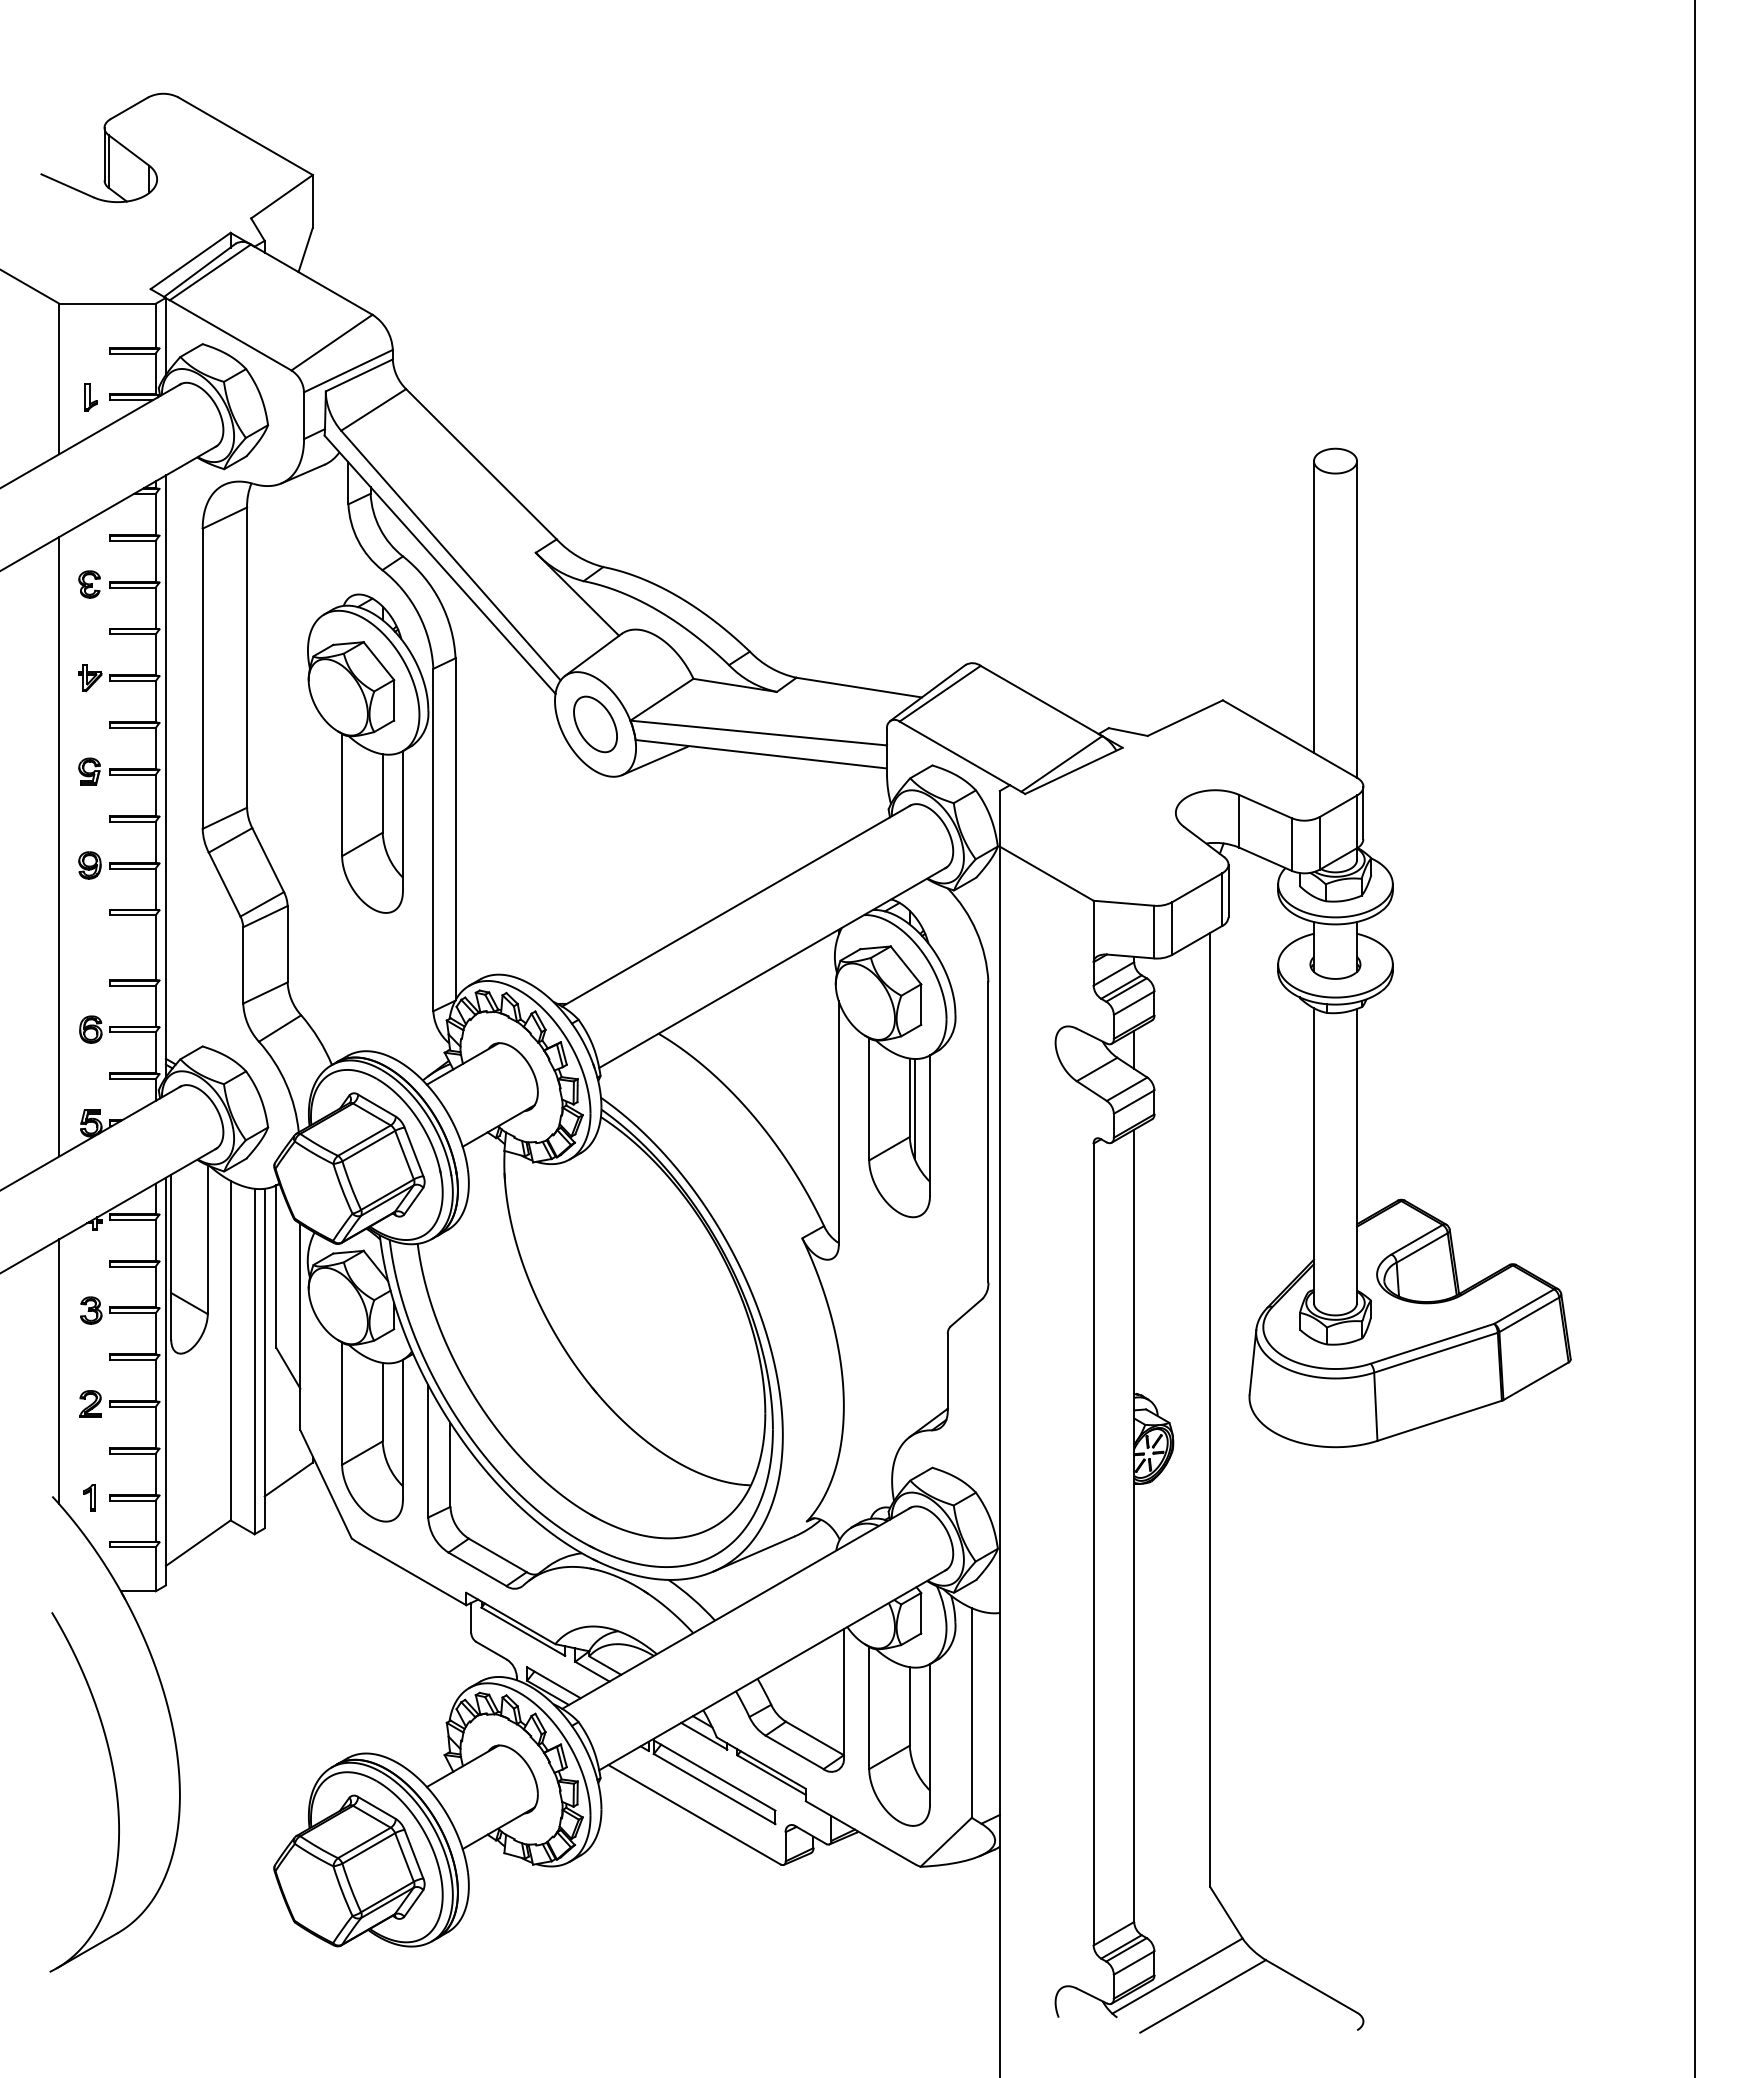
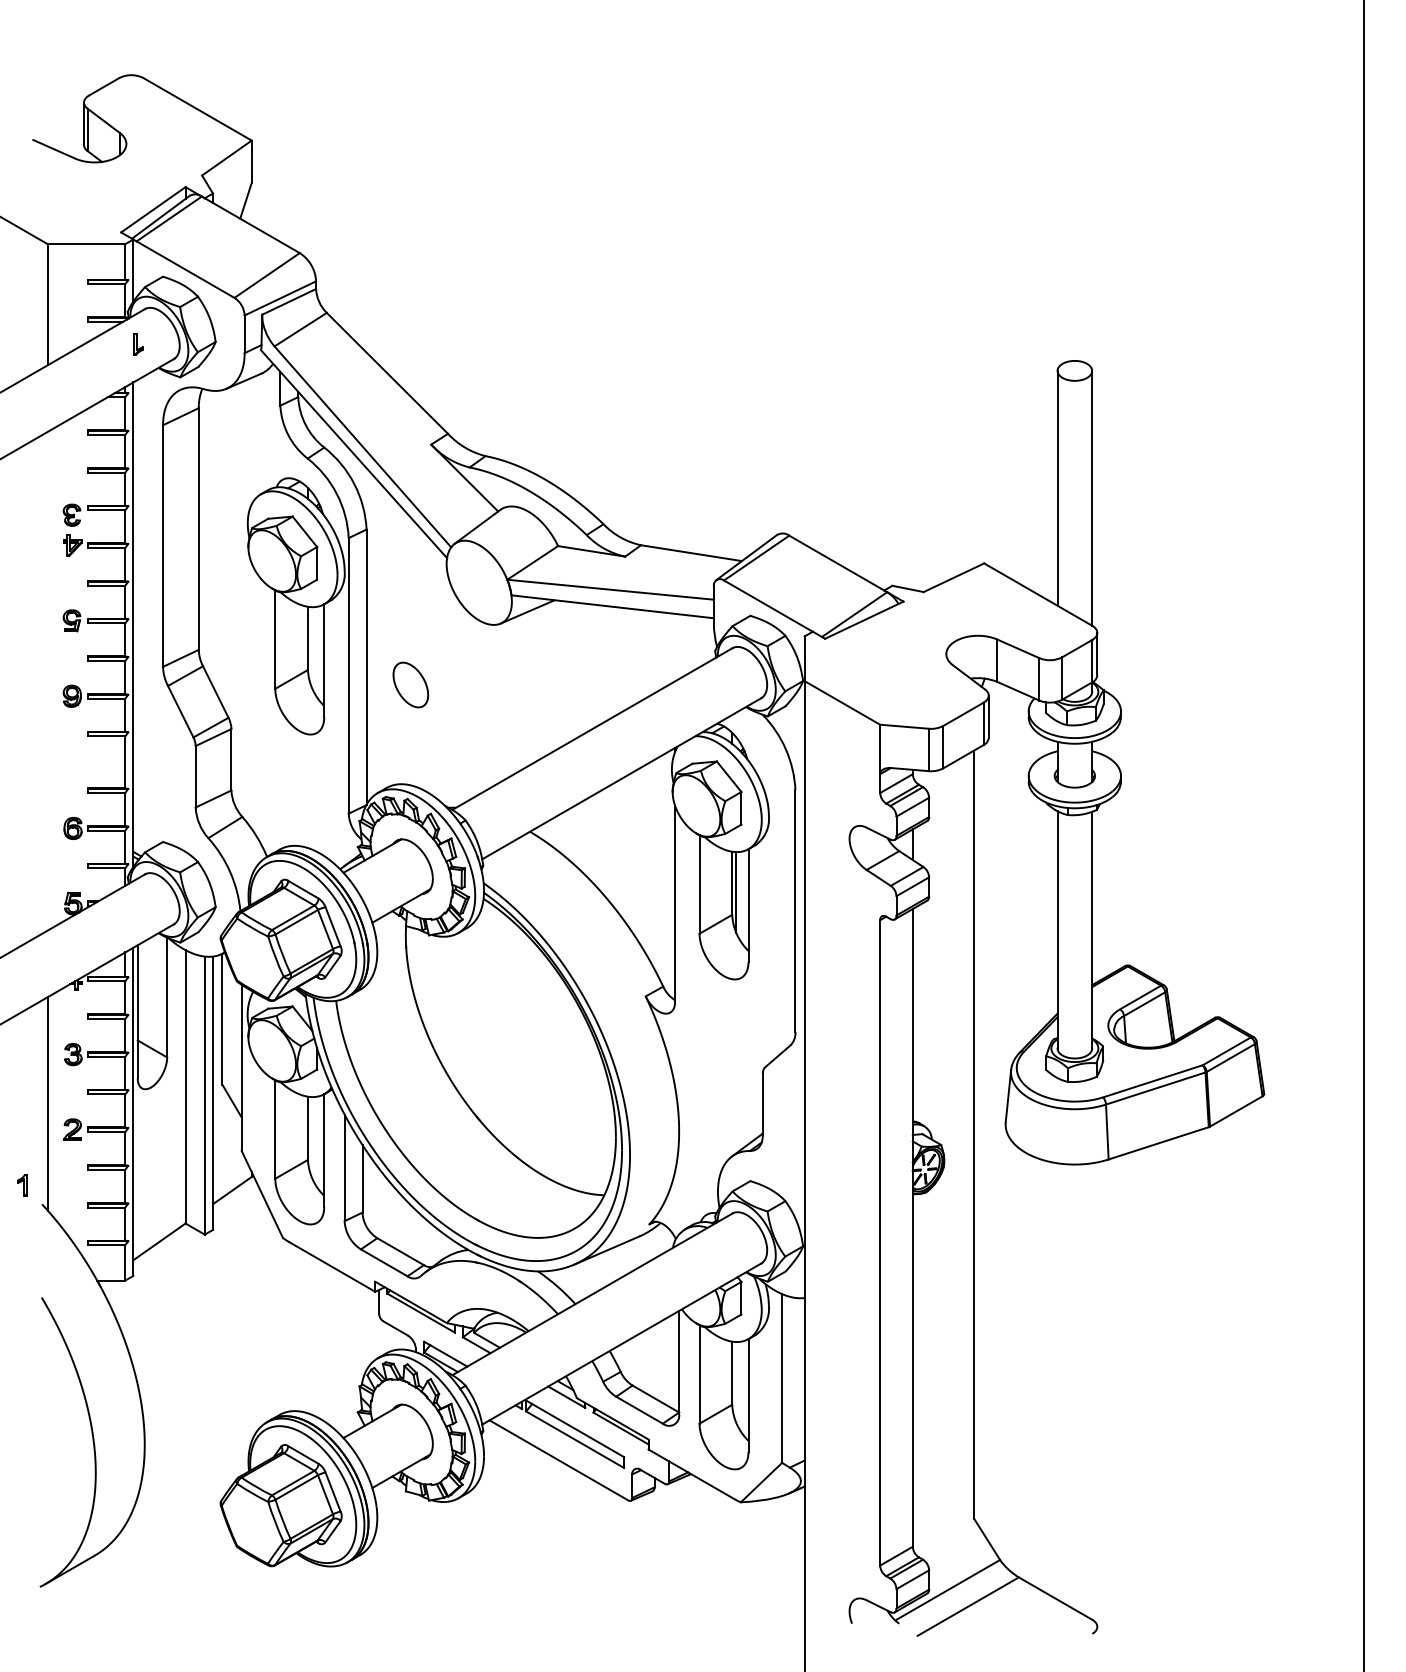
part: (90, 397) -> (137, 344), moved
part: (89, 584) -> (71, 515), moved
part: (595, 724) -> (410, 685), moved
line: (59, 846) -> (47, 681), removed
part: (89, 1497) -> (22, 1185), moved

